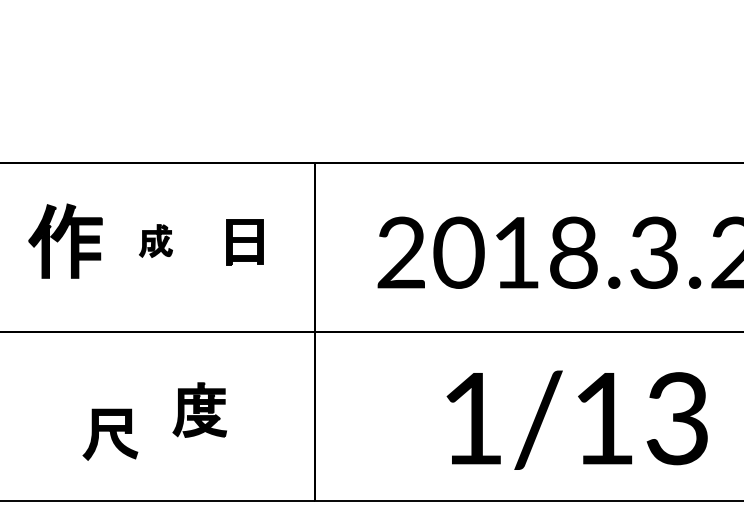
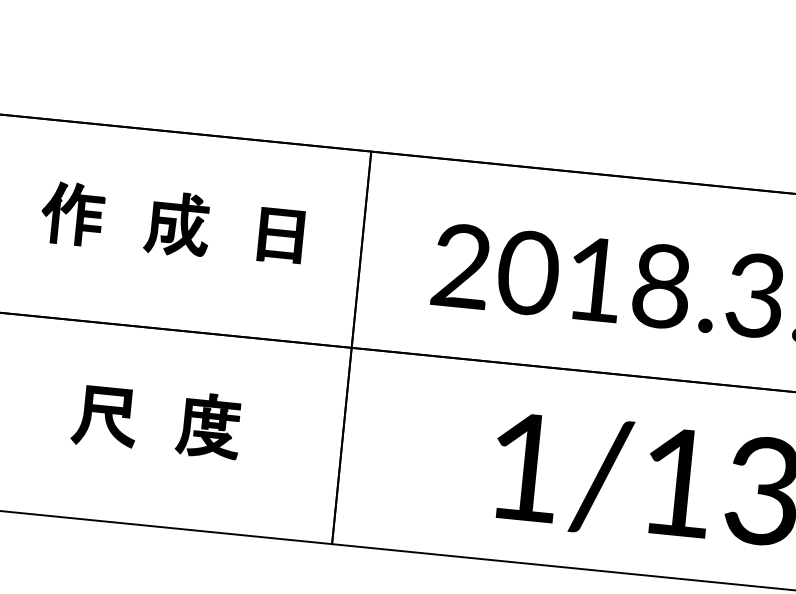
part: (155, 240) -> (177, 223), size x1.67
part: (65, 241) -> (72, 214), size x0.71
part: (110, 434) -> (105, 416), moved

